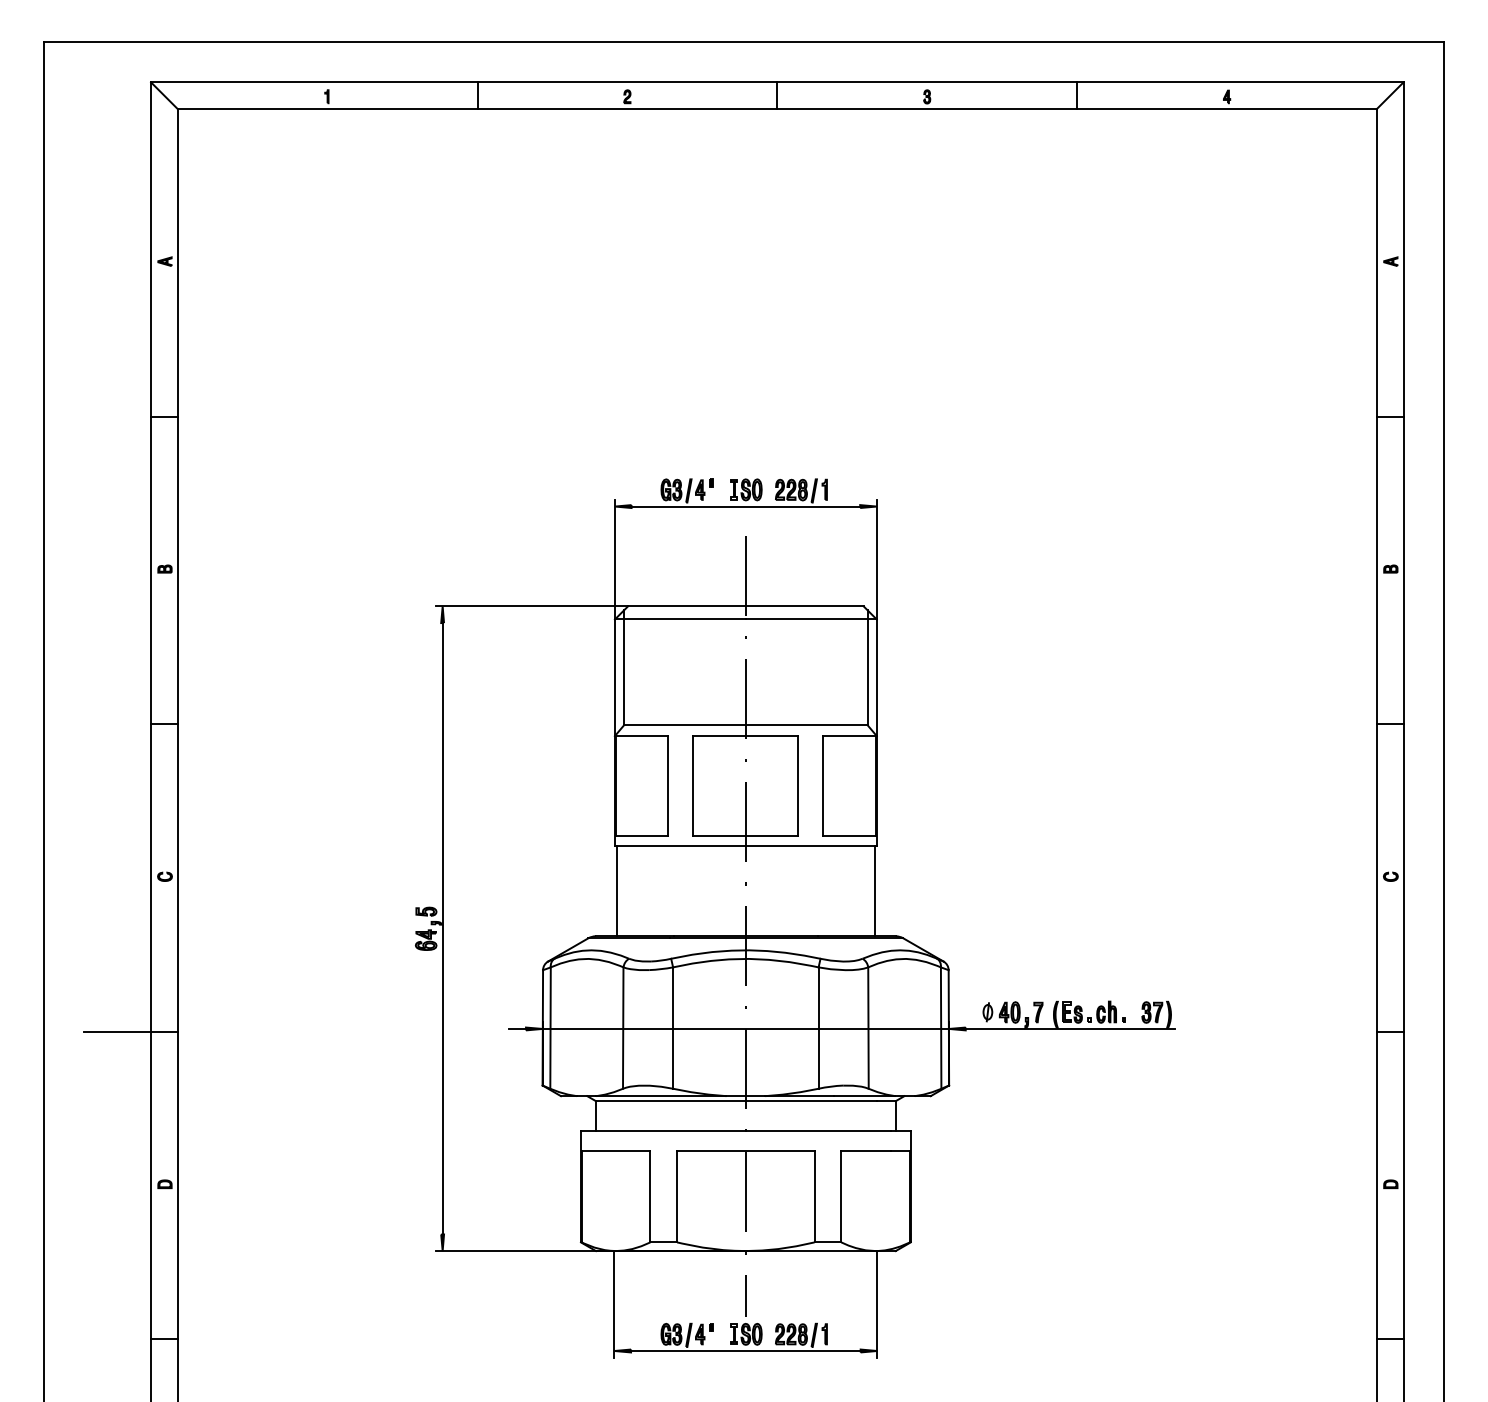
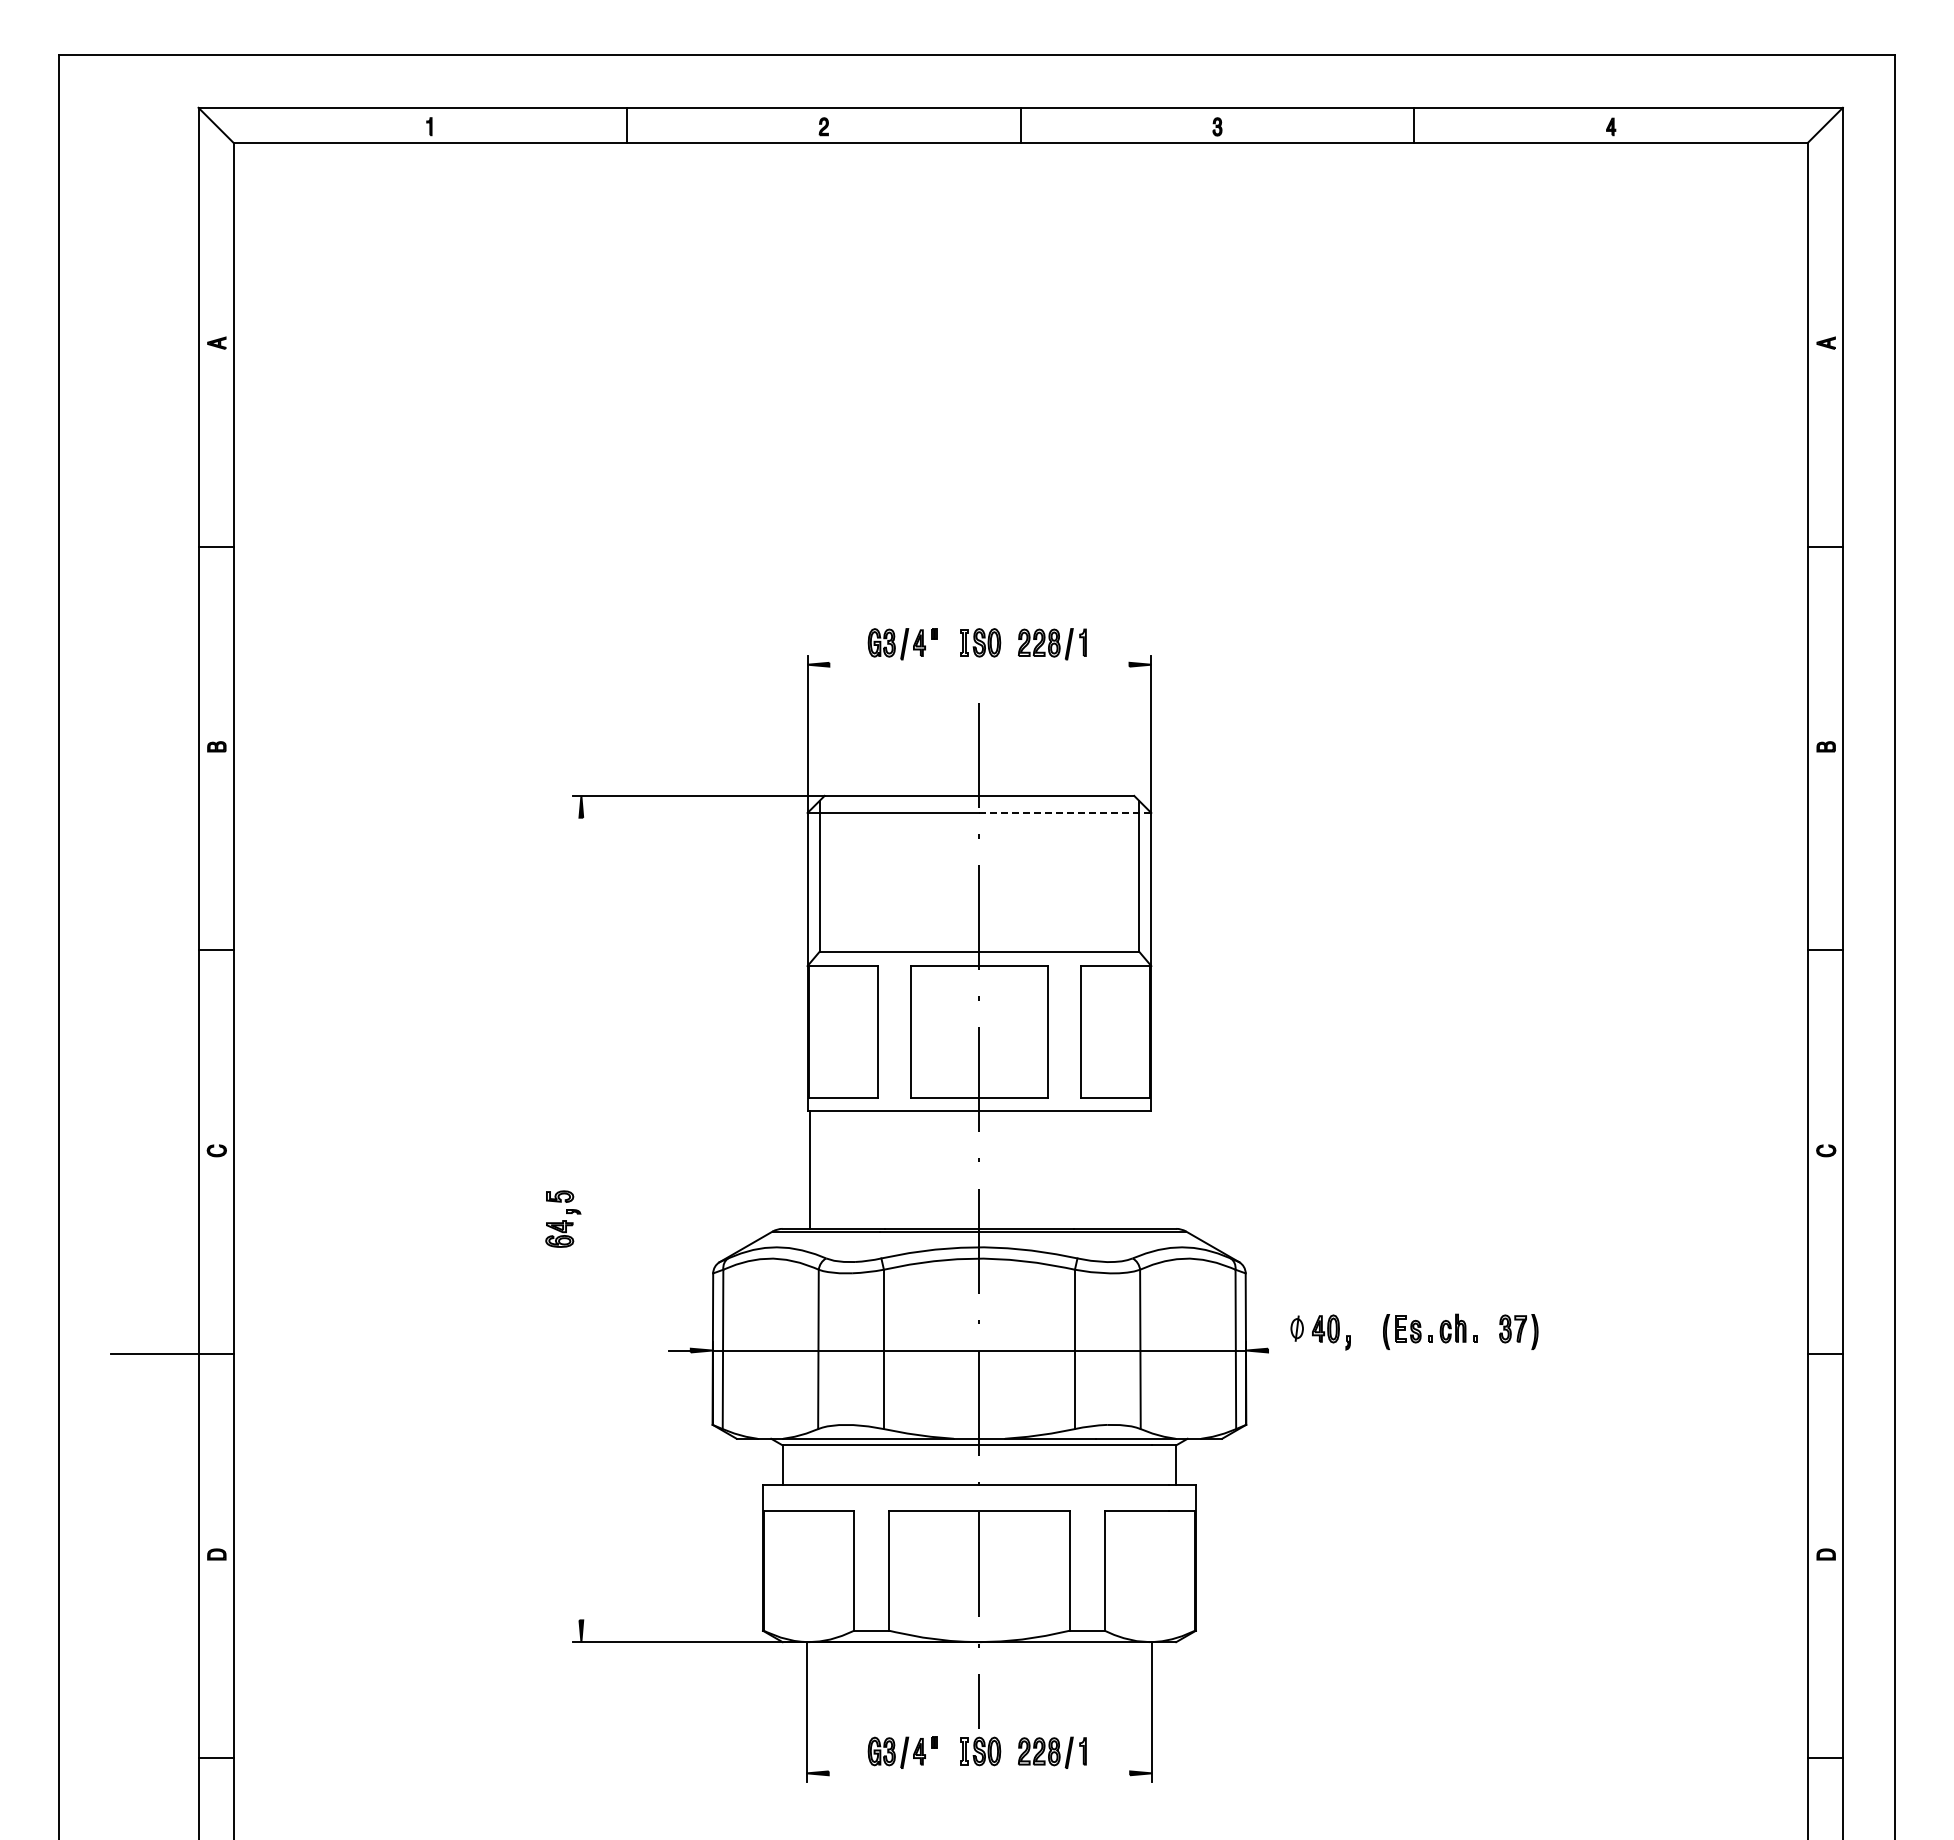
line: (745, 506) -> (979, 664), removed
line: (811, 619) -> (1065, 812), solid -> dashed
line: (874, 891) -> (1148, 1169), removed
line: (442, 928) -> (581, 1218), removed
part: (1038, 1012) -> (1363, 1328), removed
line: (1070, 1028) -> (1405, 1350), removed
line: (745, 1351) -> (979, 1773), removed

